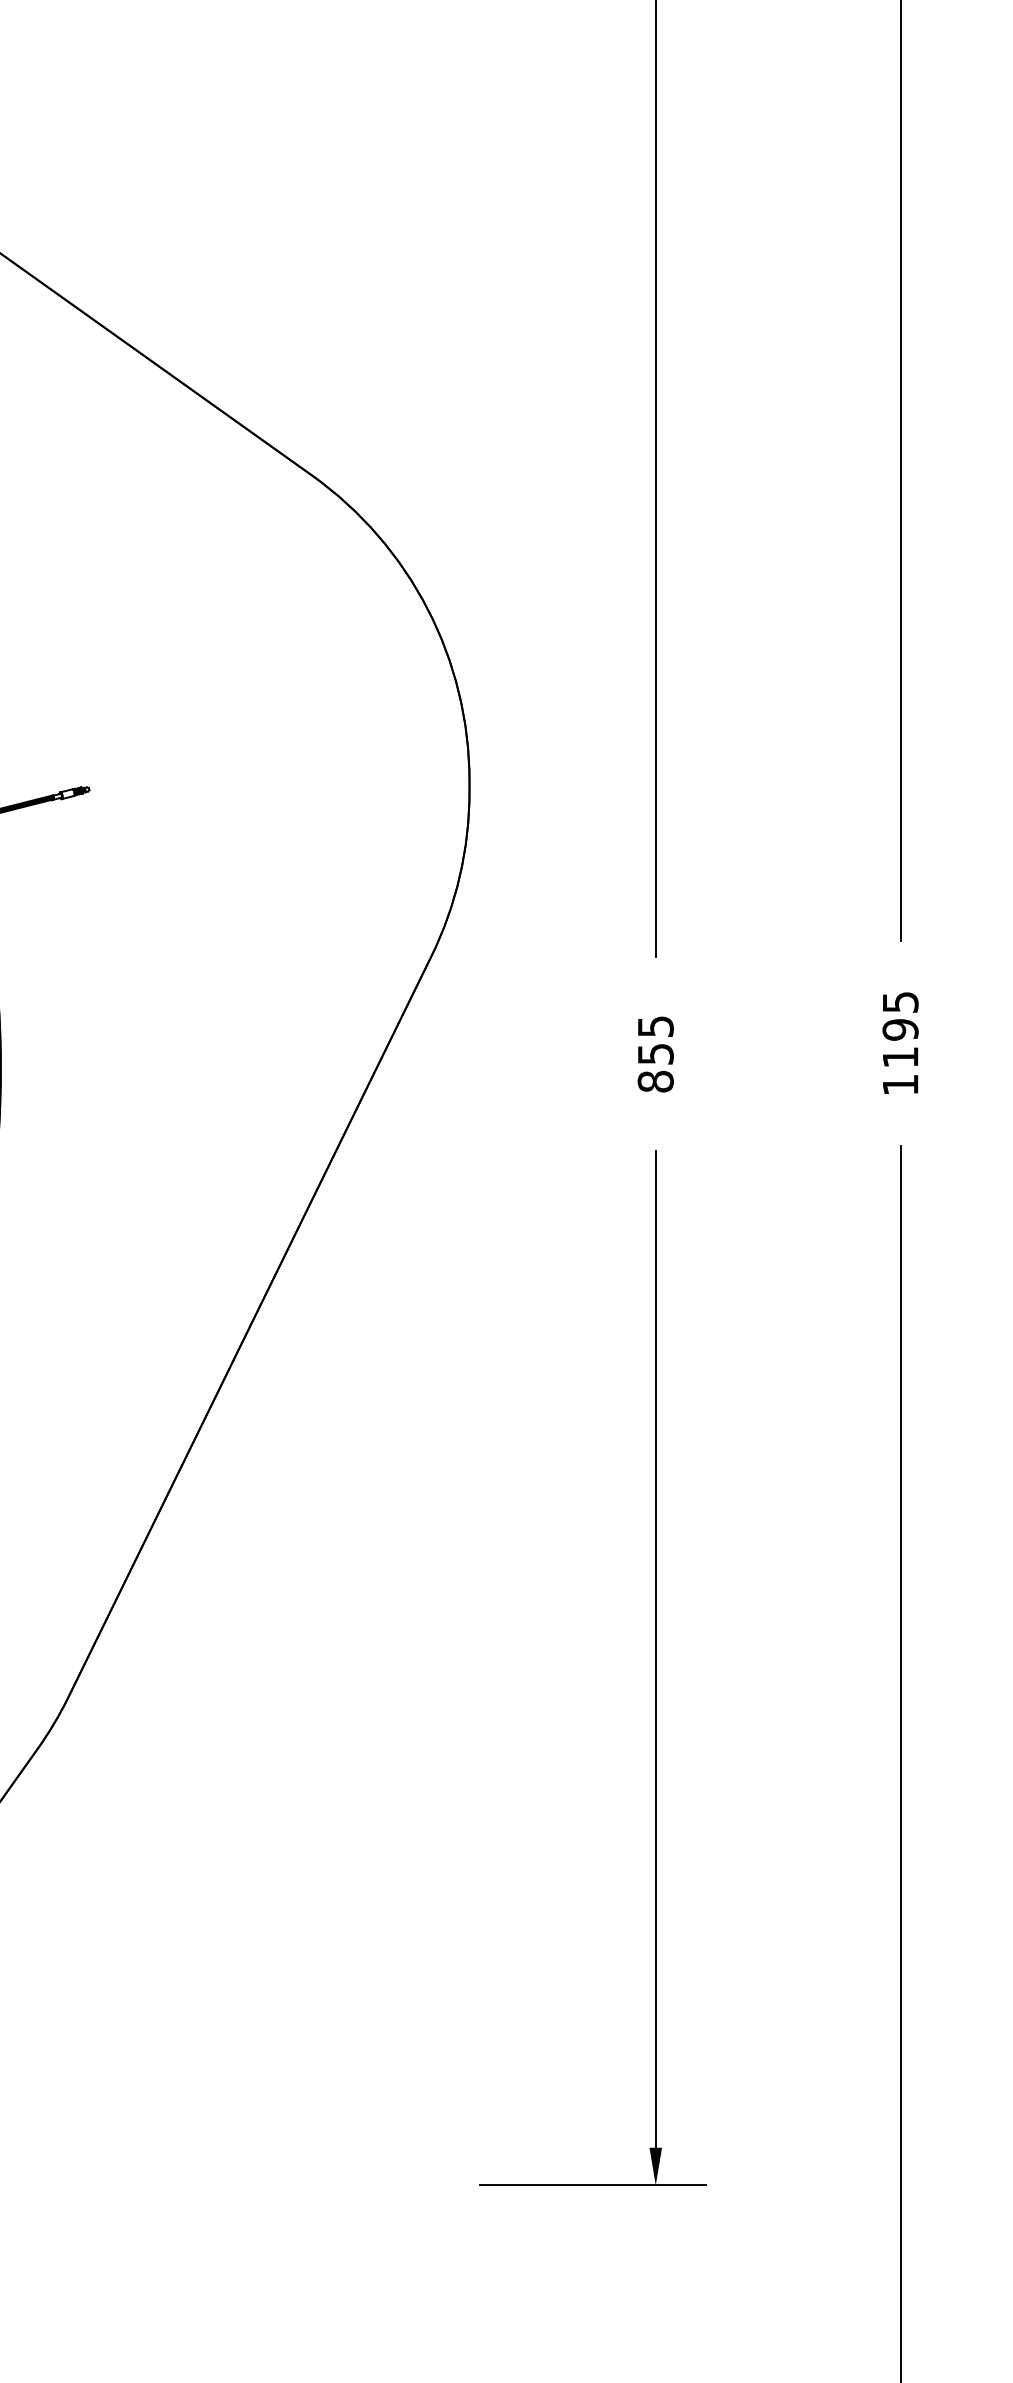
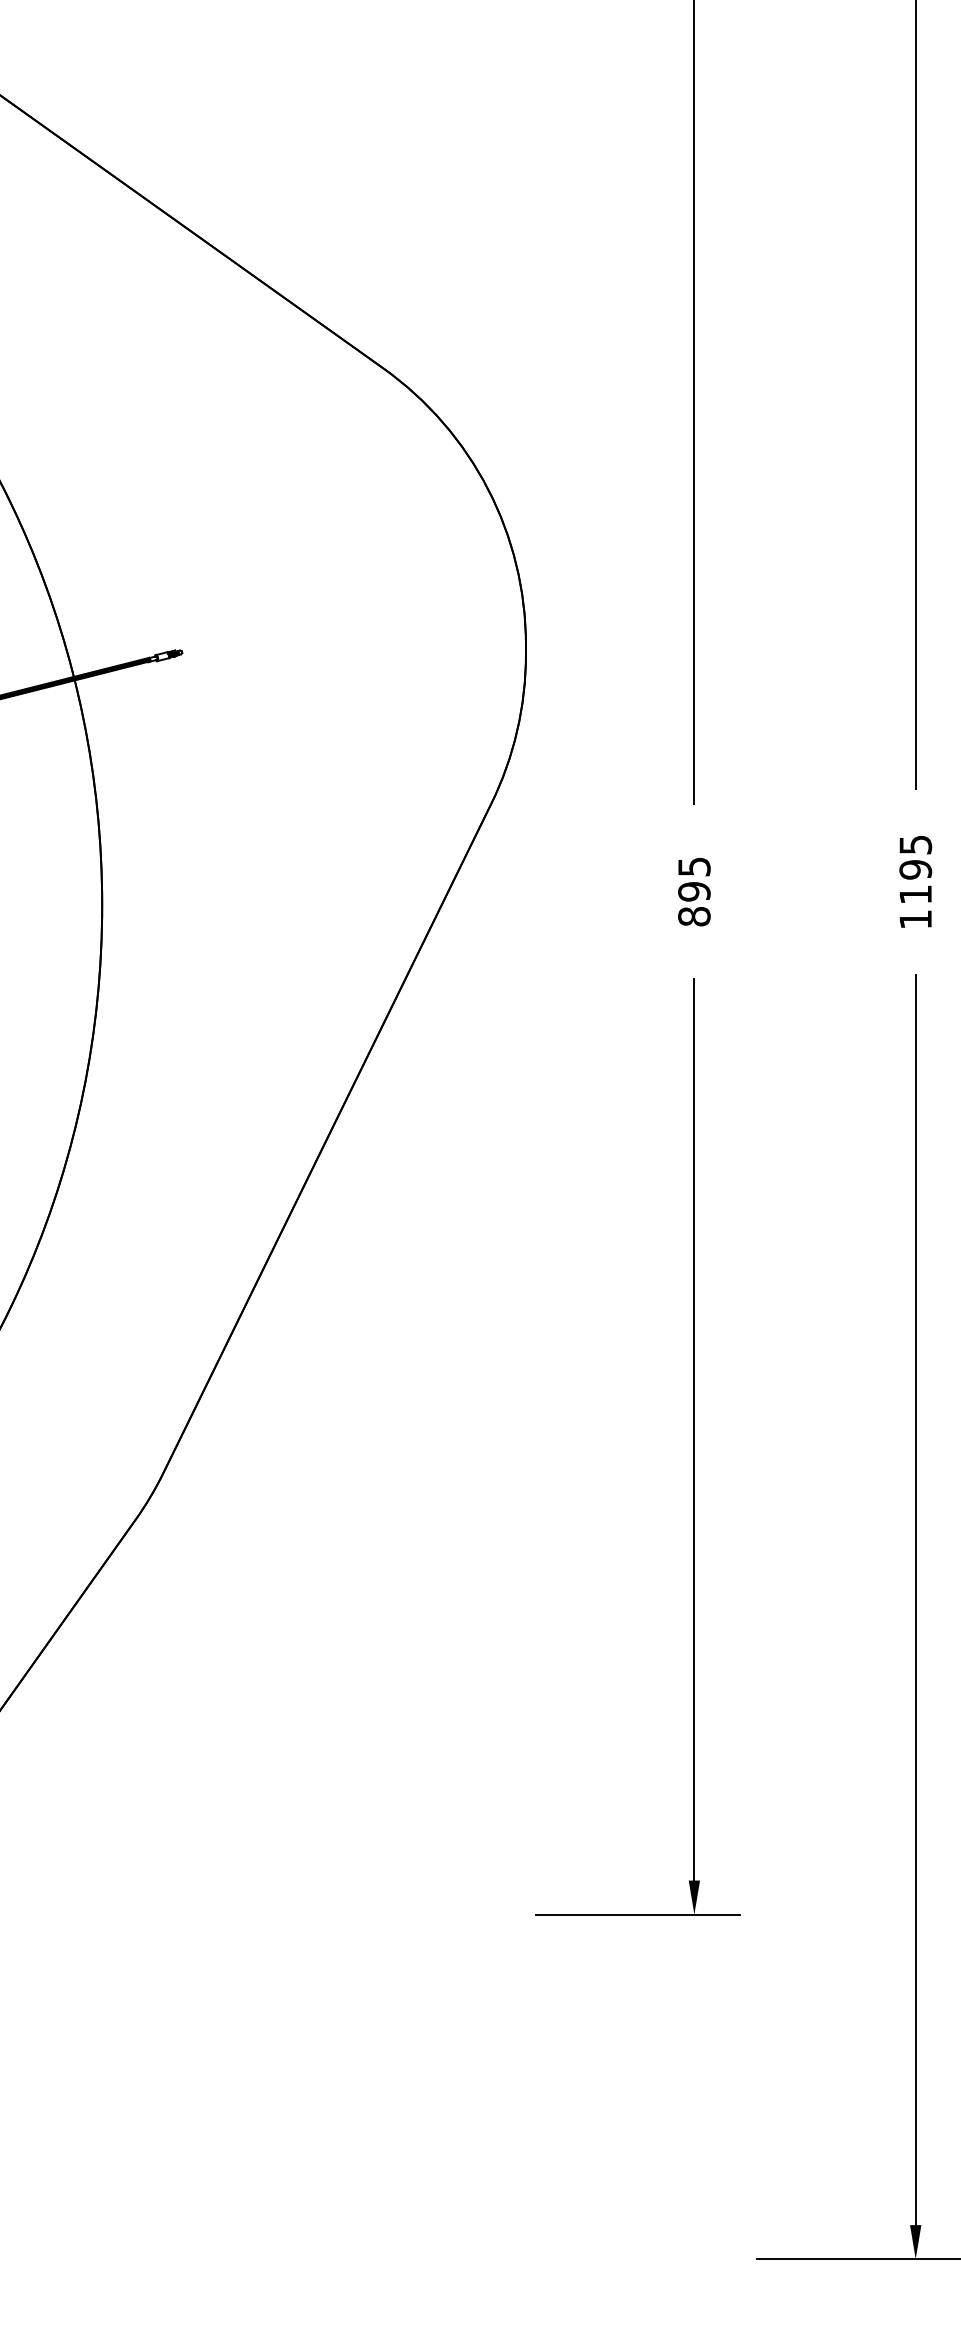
text: (655, 1053) -> (694, 891), 855 -> 895

